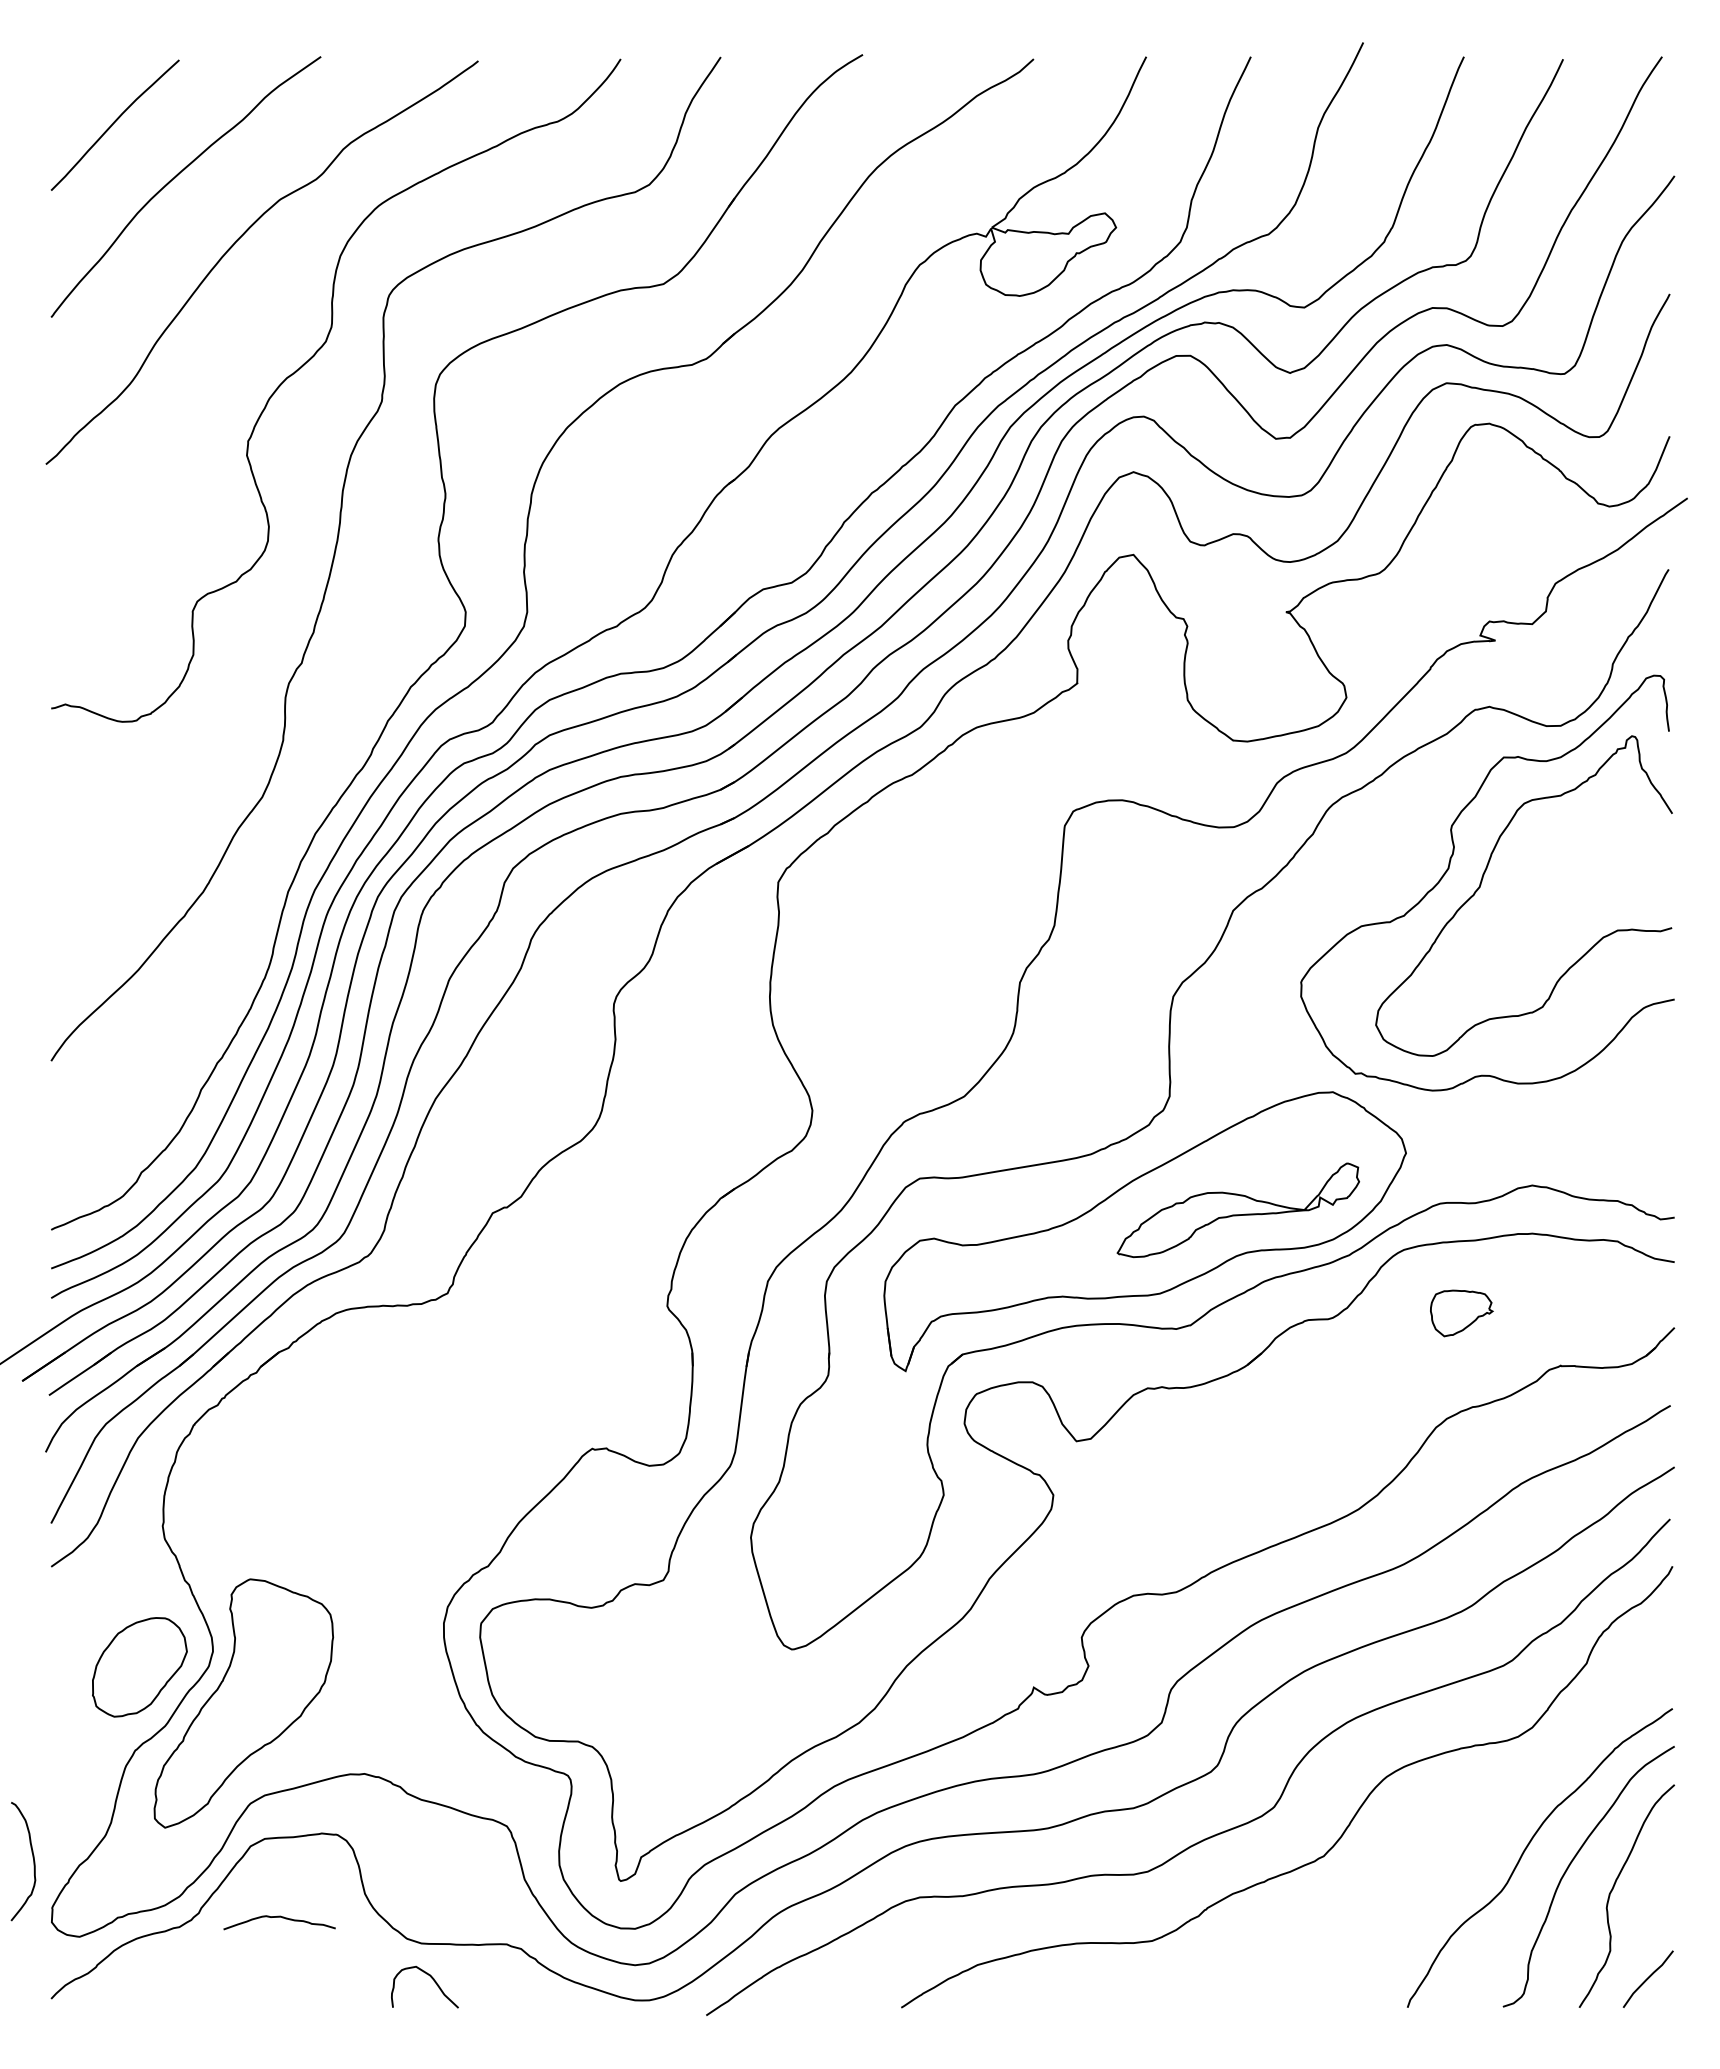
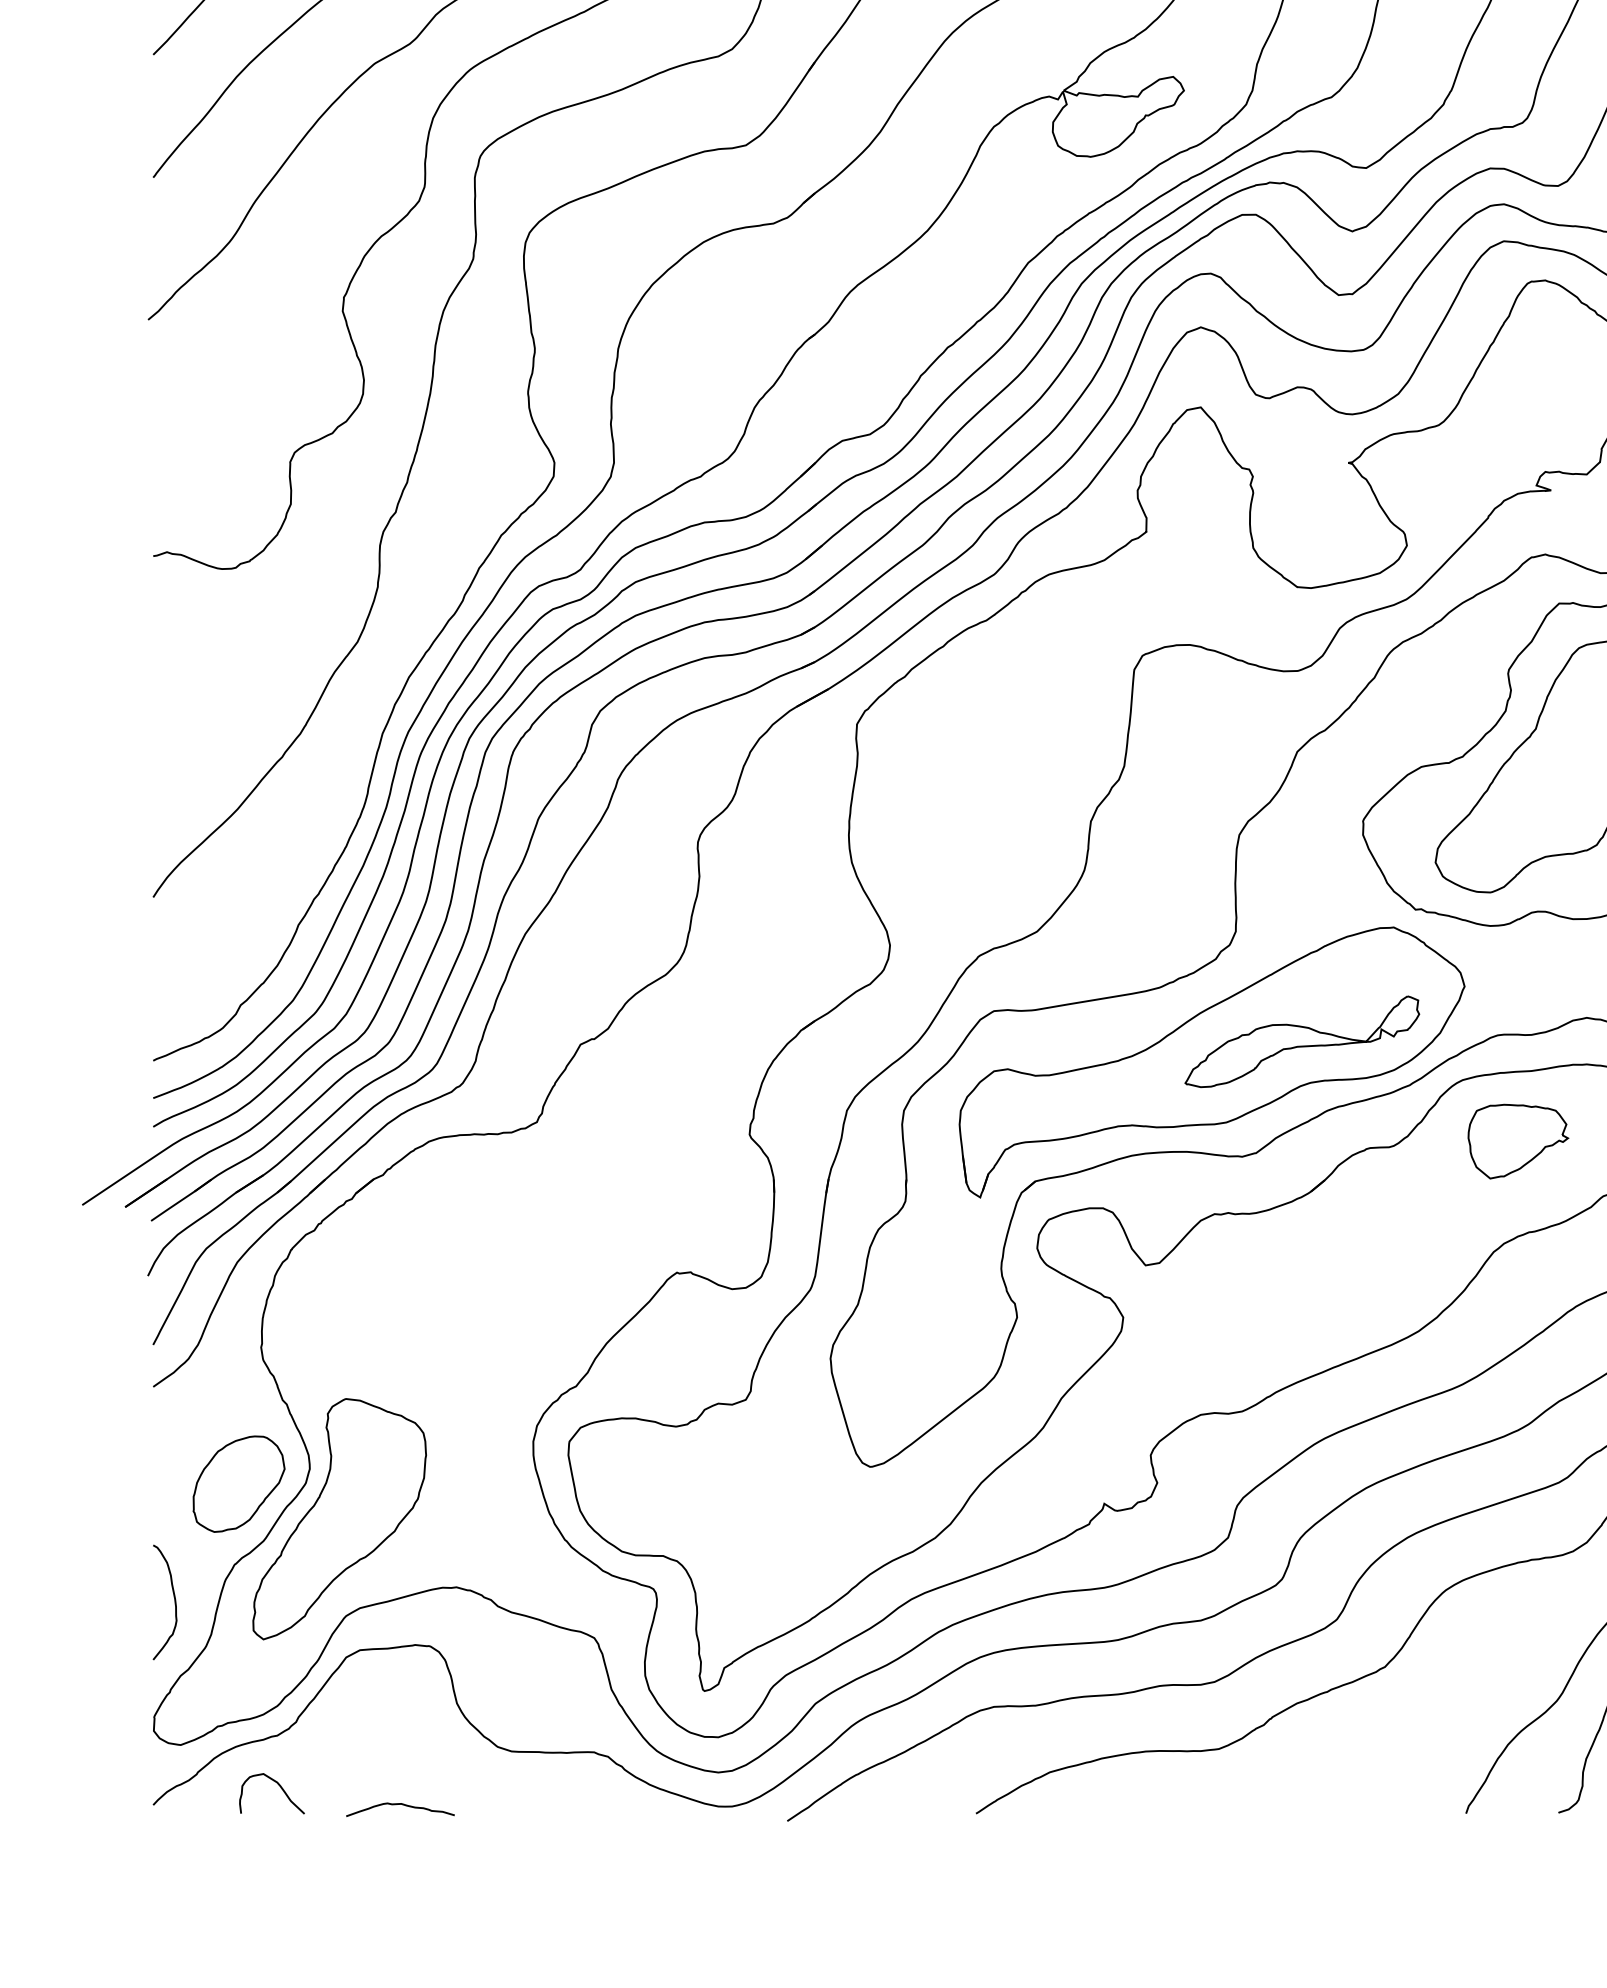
part: (1461, 1313) -> (1518, 1141), size x1.67
curve: (32, 1857) -> (173, 1598), moved
curve: (279, 1917) -> (400, 1804), moved
curve: (431, 1978) -> (278, 1785), moved

